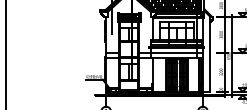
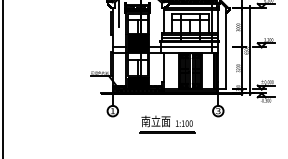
hatch: (128, 49) -> (137, 43), added
hatch: (128, 85) -> (137, 82), added

